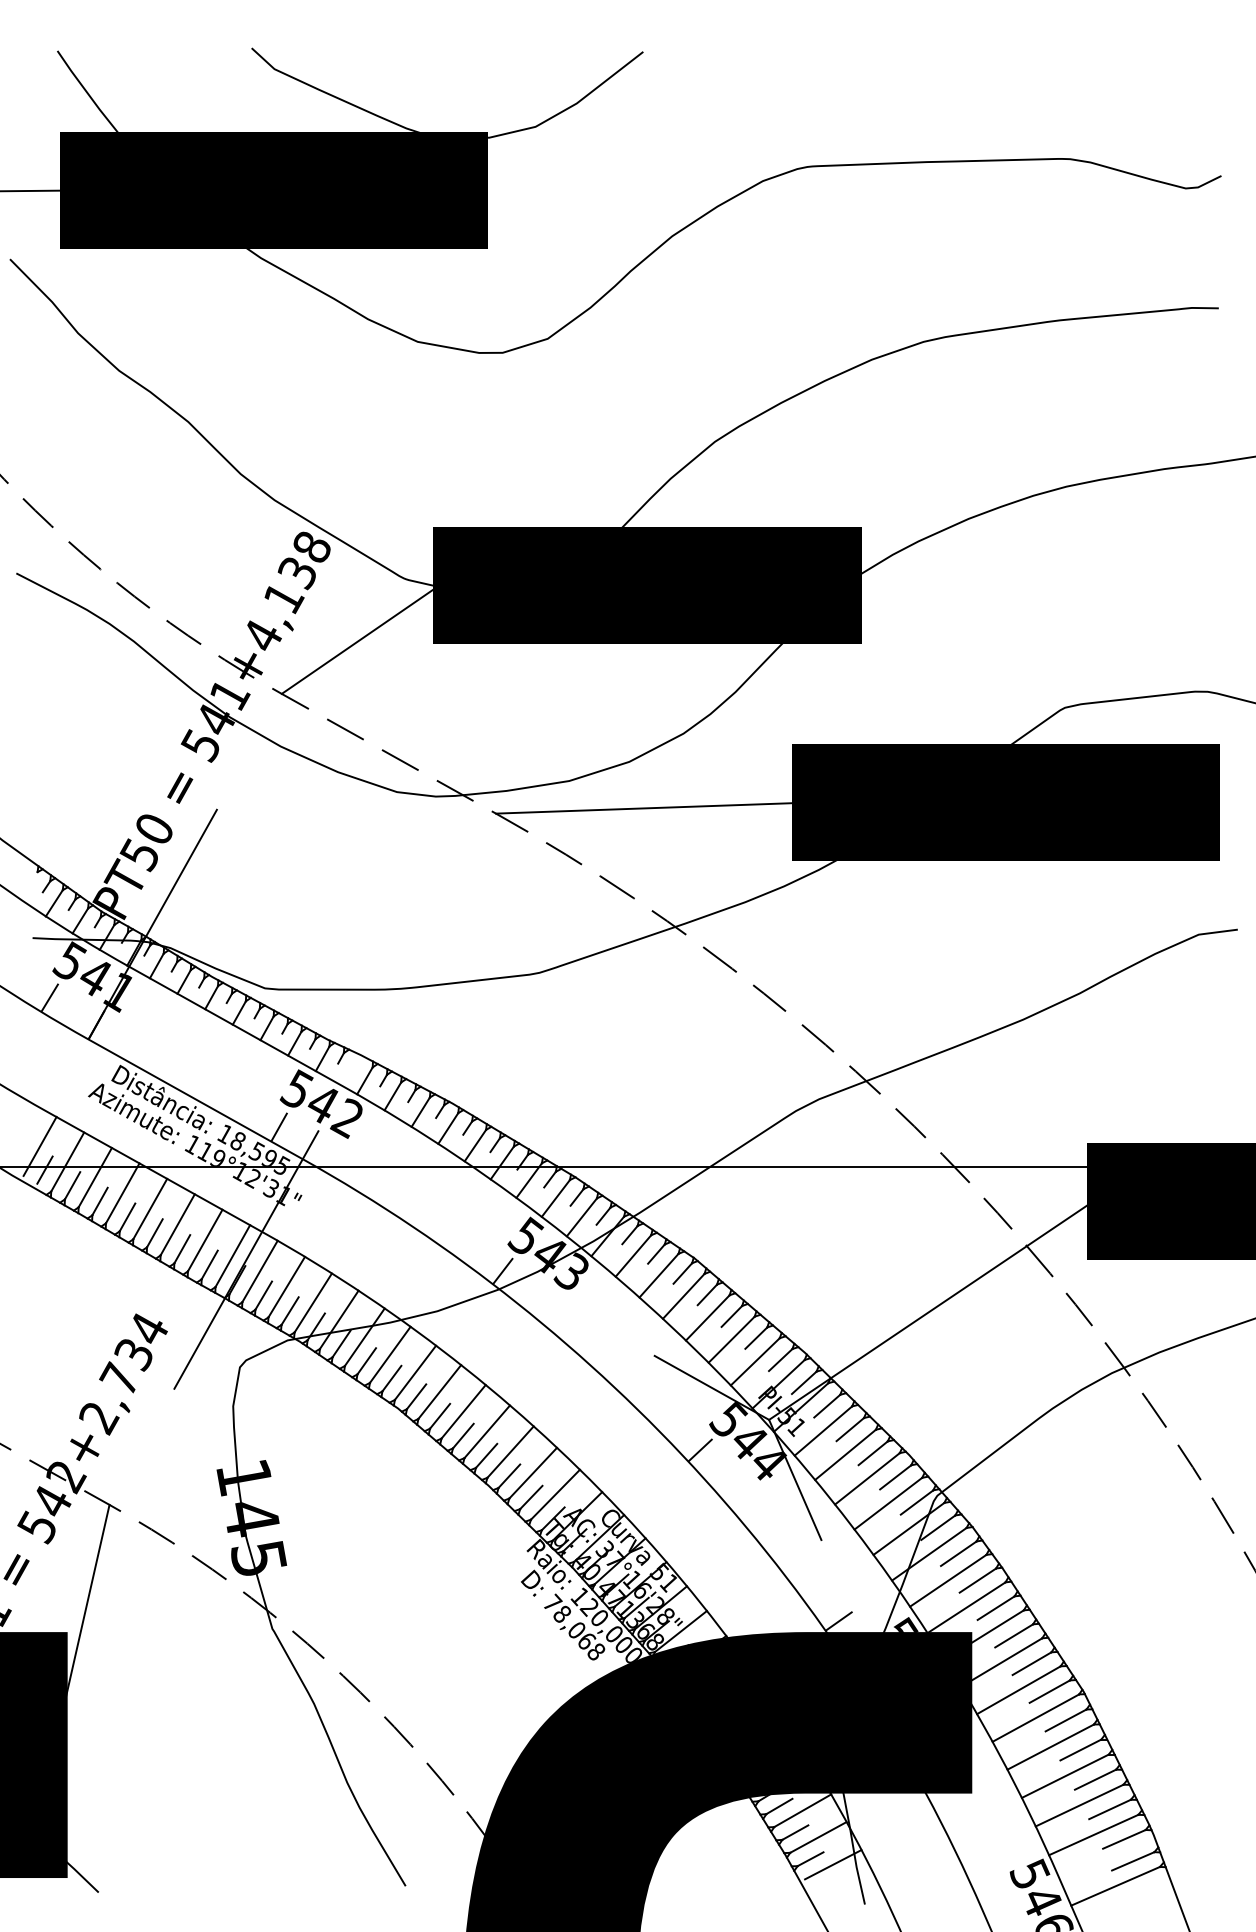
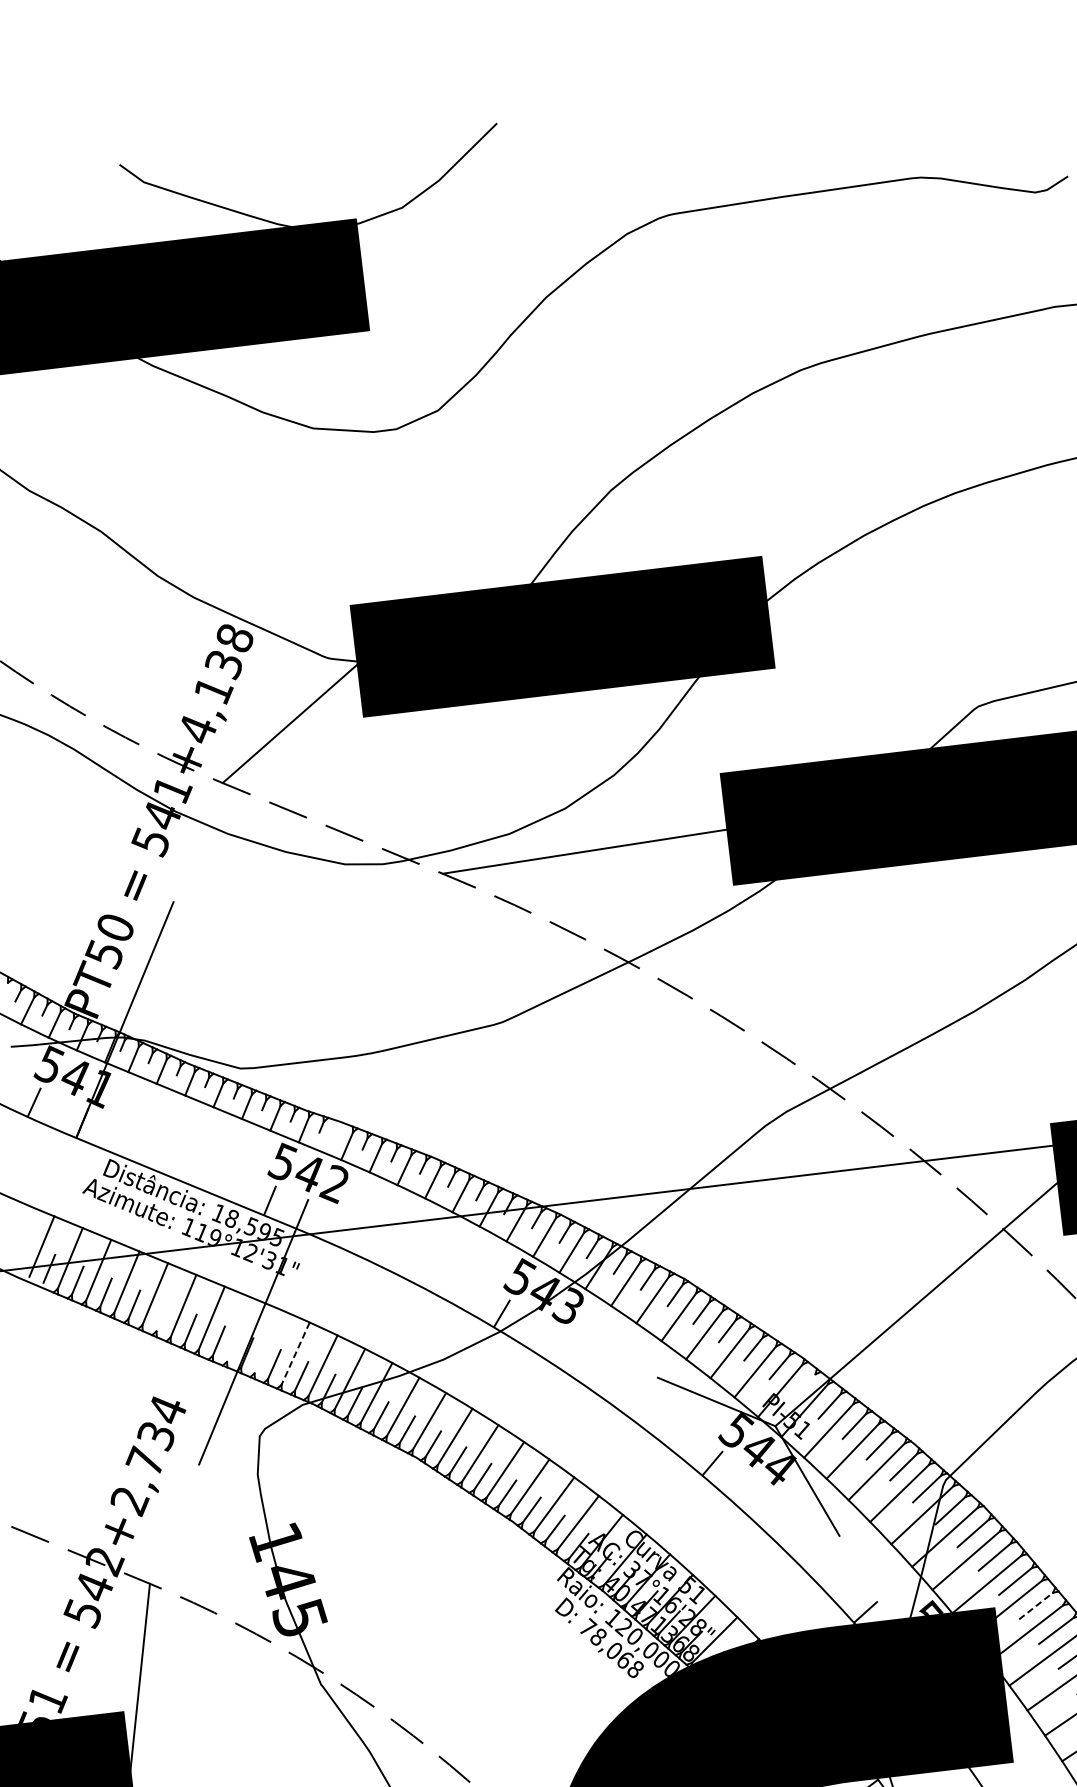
line: (154, 1233) -> (162, 1317), removed
line: (232, 1256) -> (239, 1330), removed
line: (259, 1271) -> (267, 1341), removed
line: (286, 1287) -> (295, 1354), solid -> dashed
line: (803, 1382) -> (804, 1386), removed
line: (1014, 1635) -> (1036, 1605), solid -> dashed

